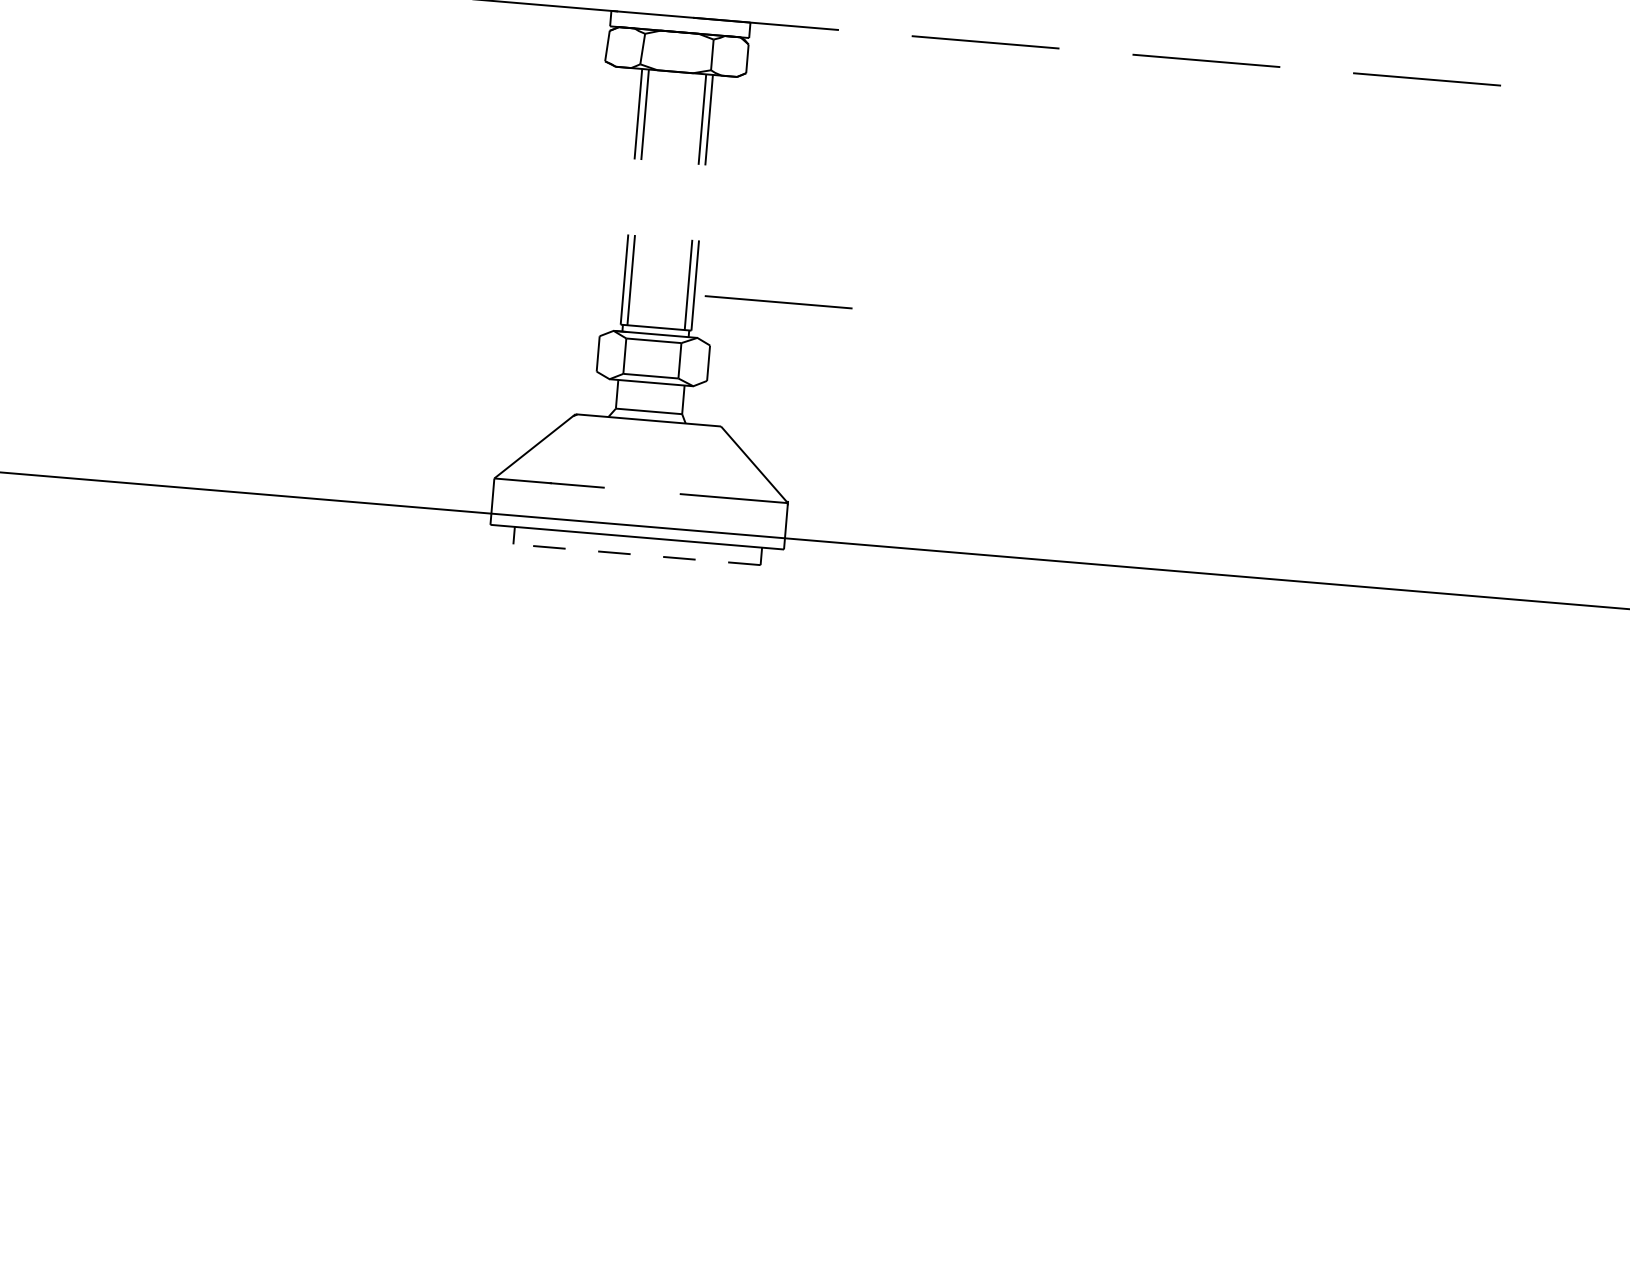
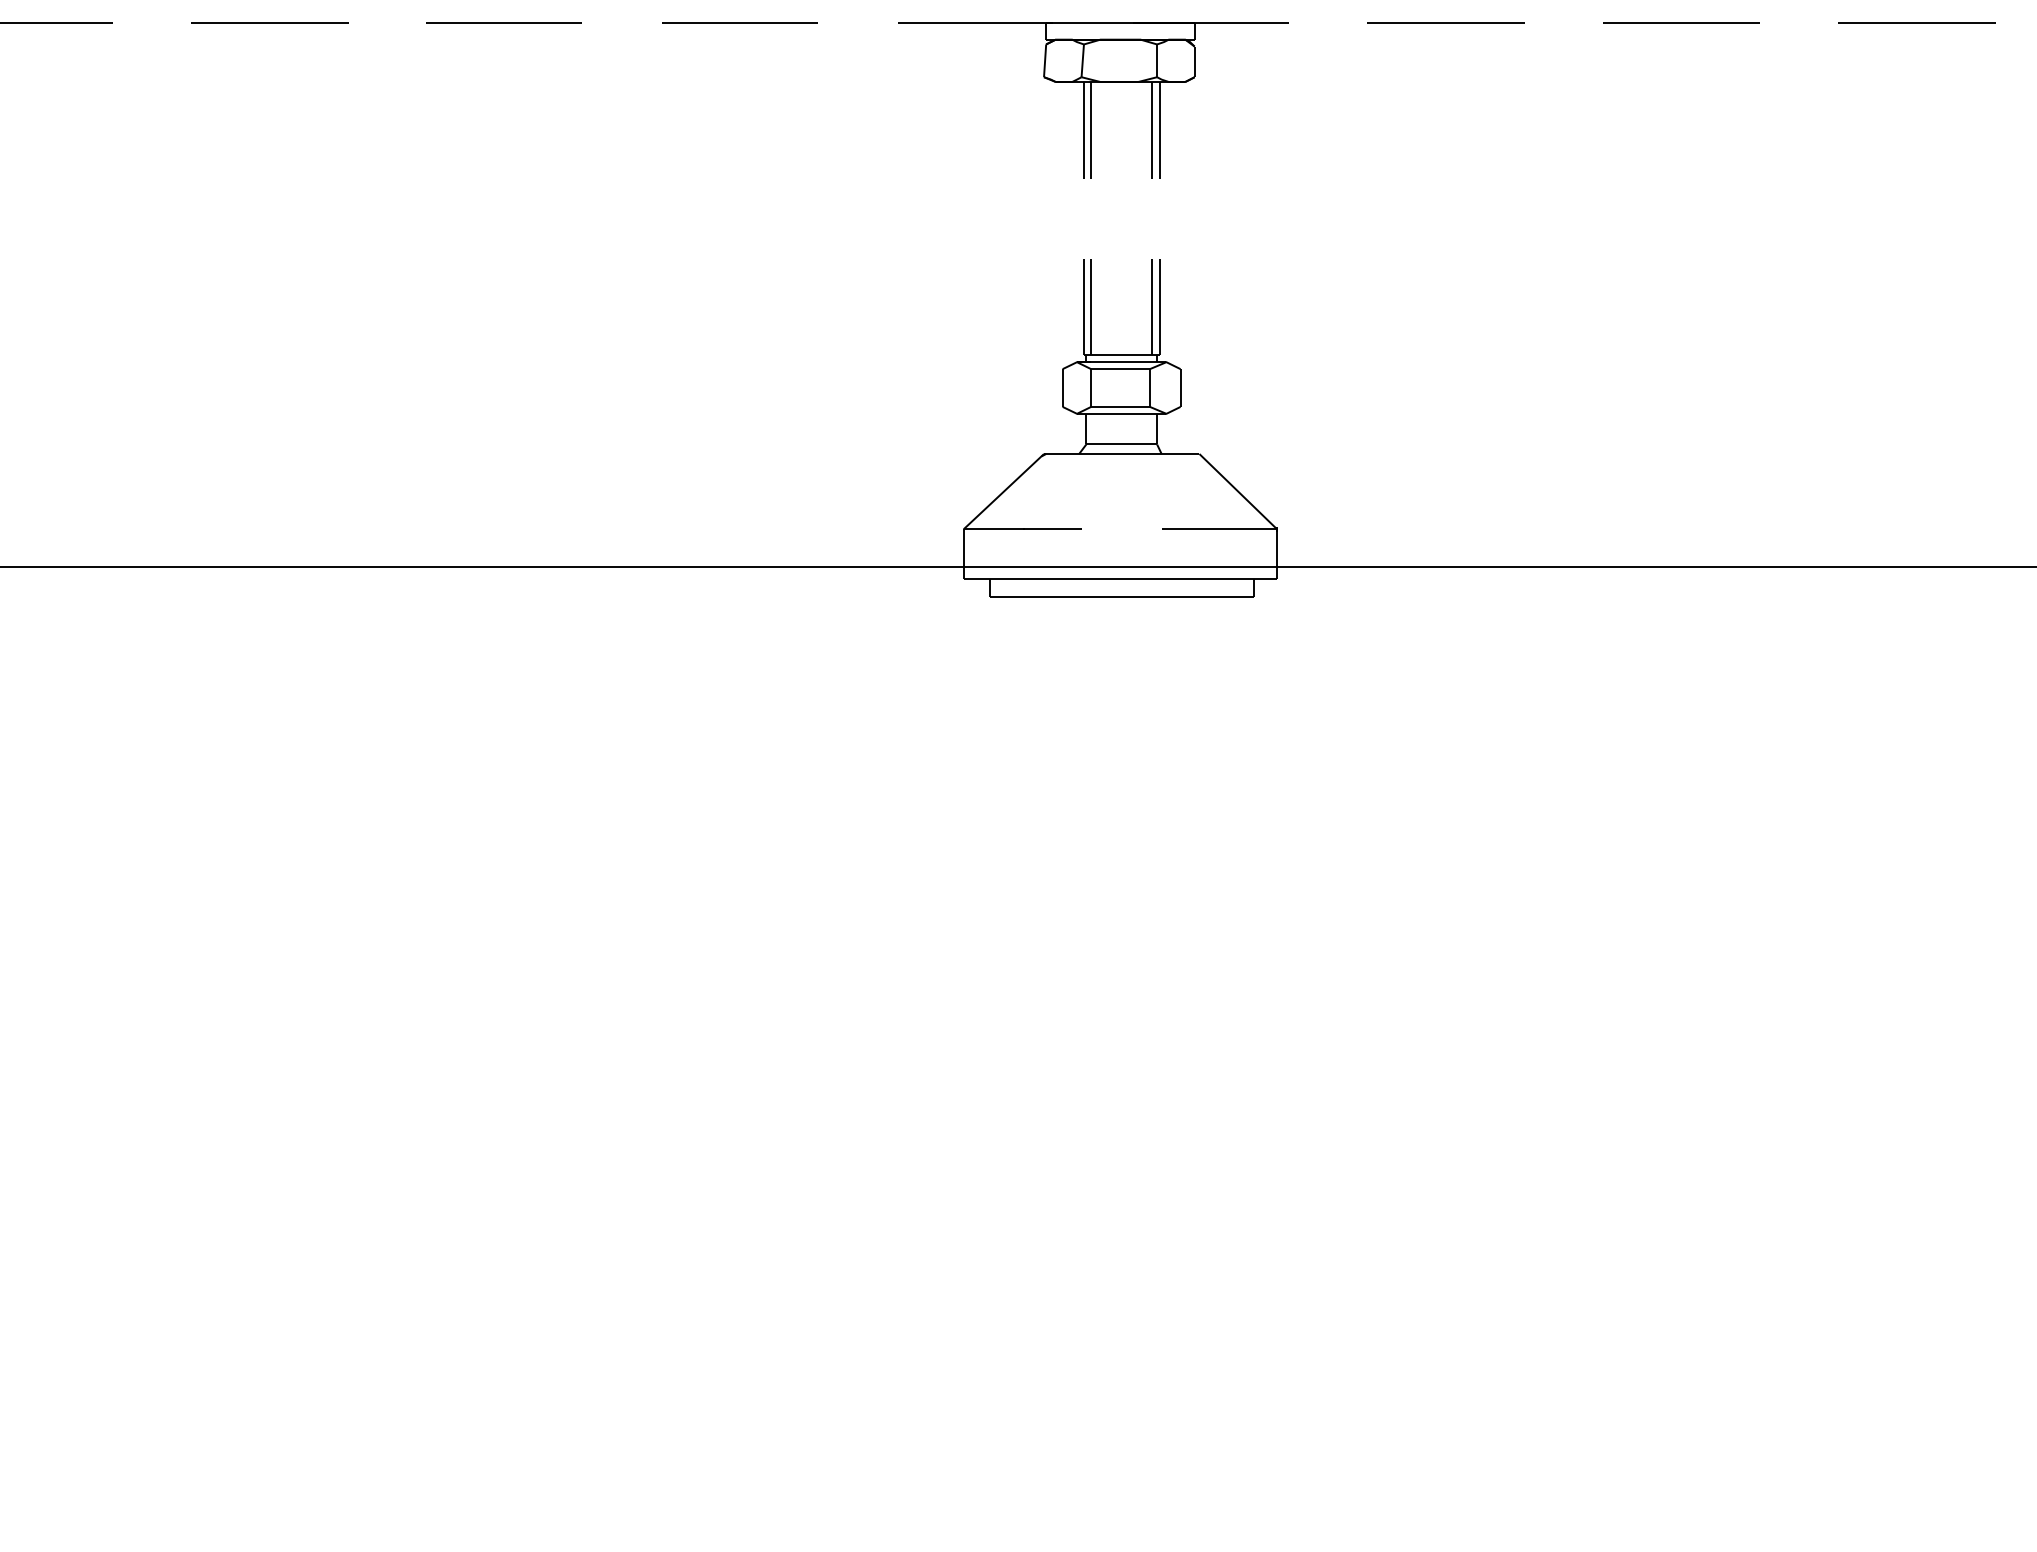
line: (778, 301) -> (1249, 316), removed
line: (636, 554) -> (1121, 597), dashed -> solid

